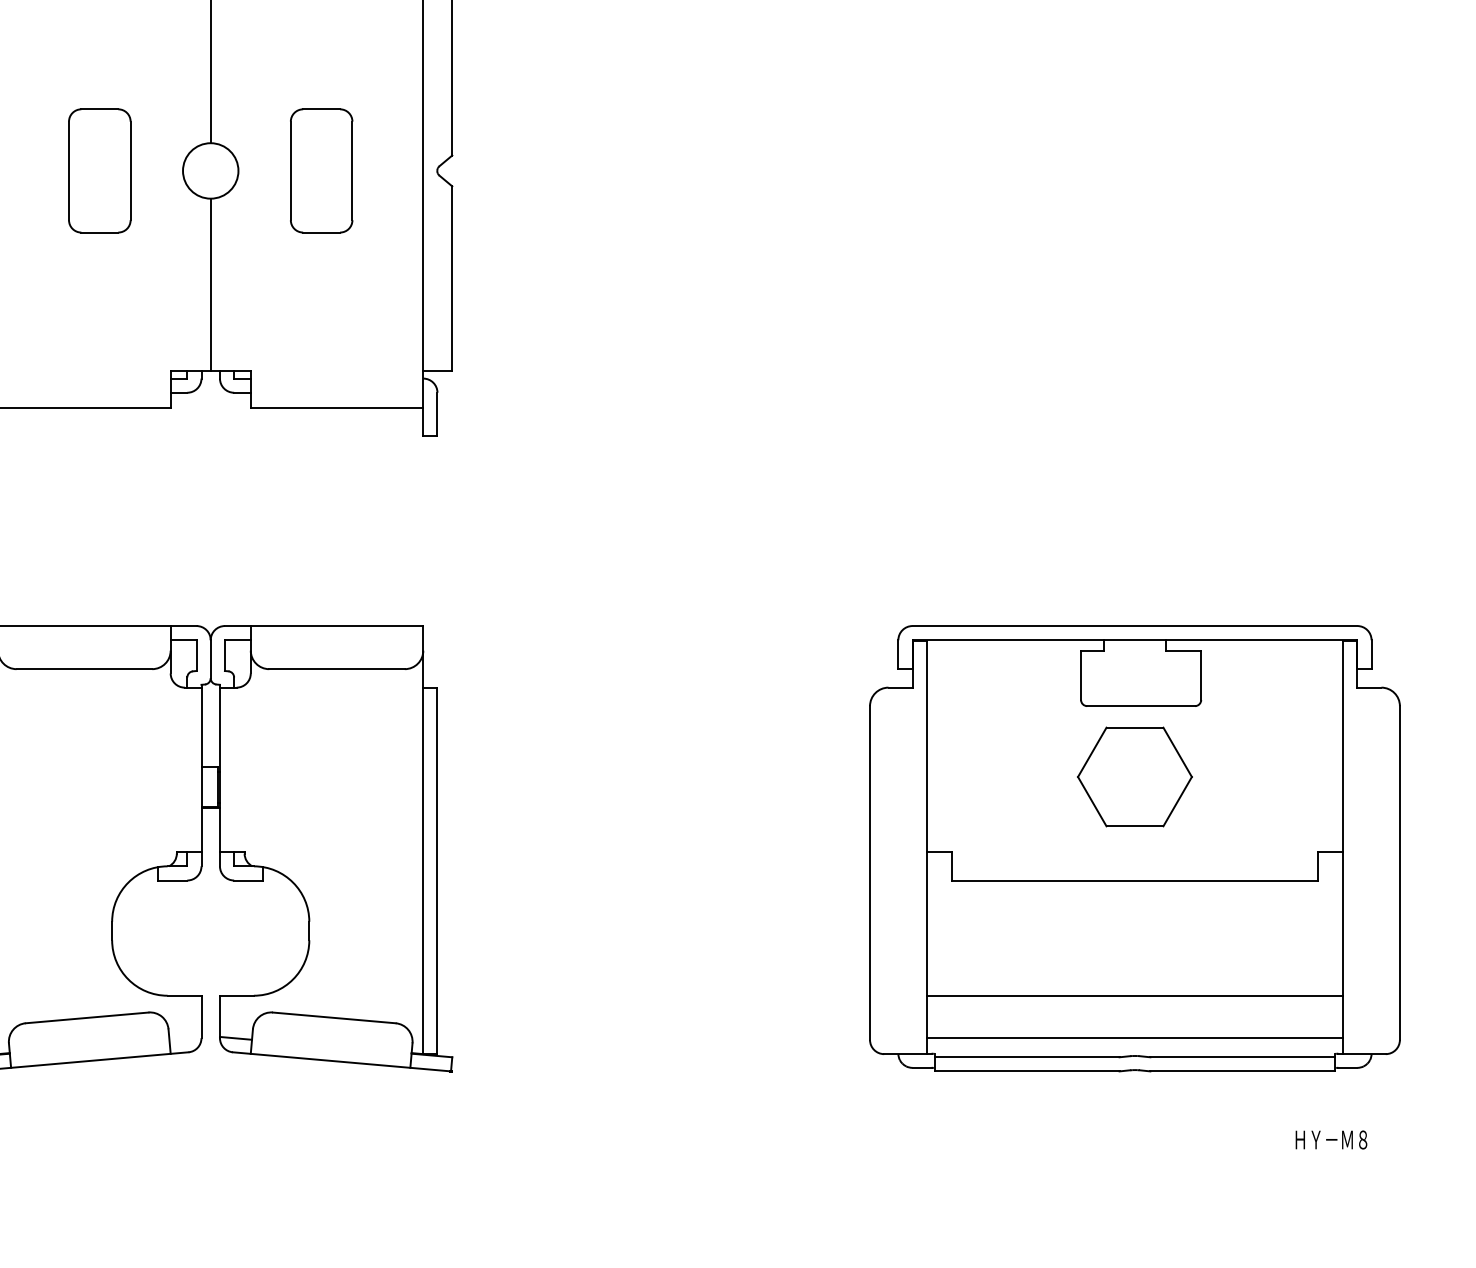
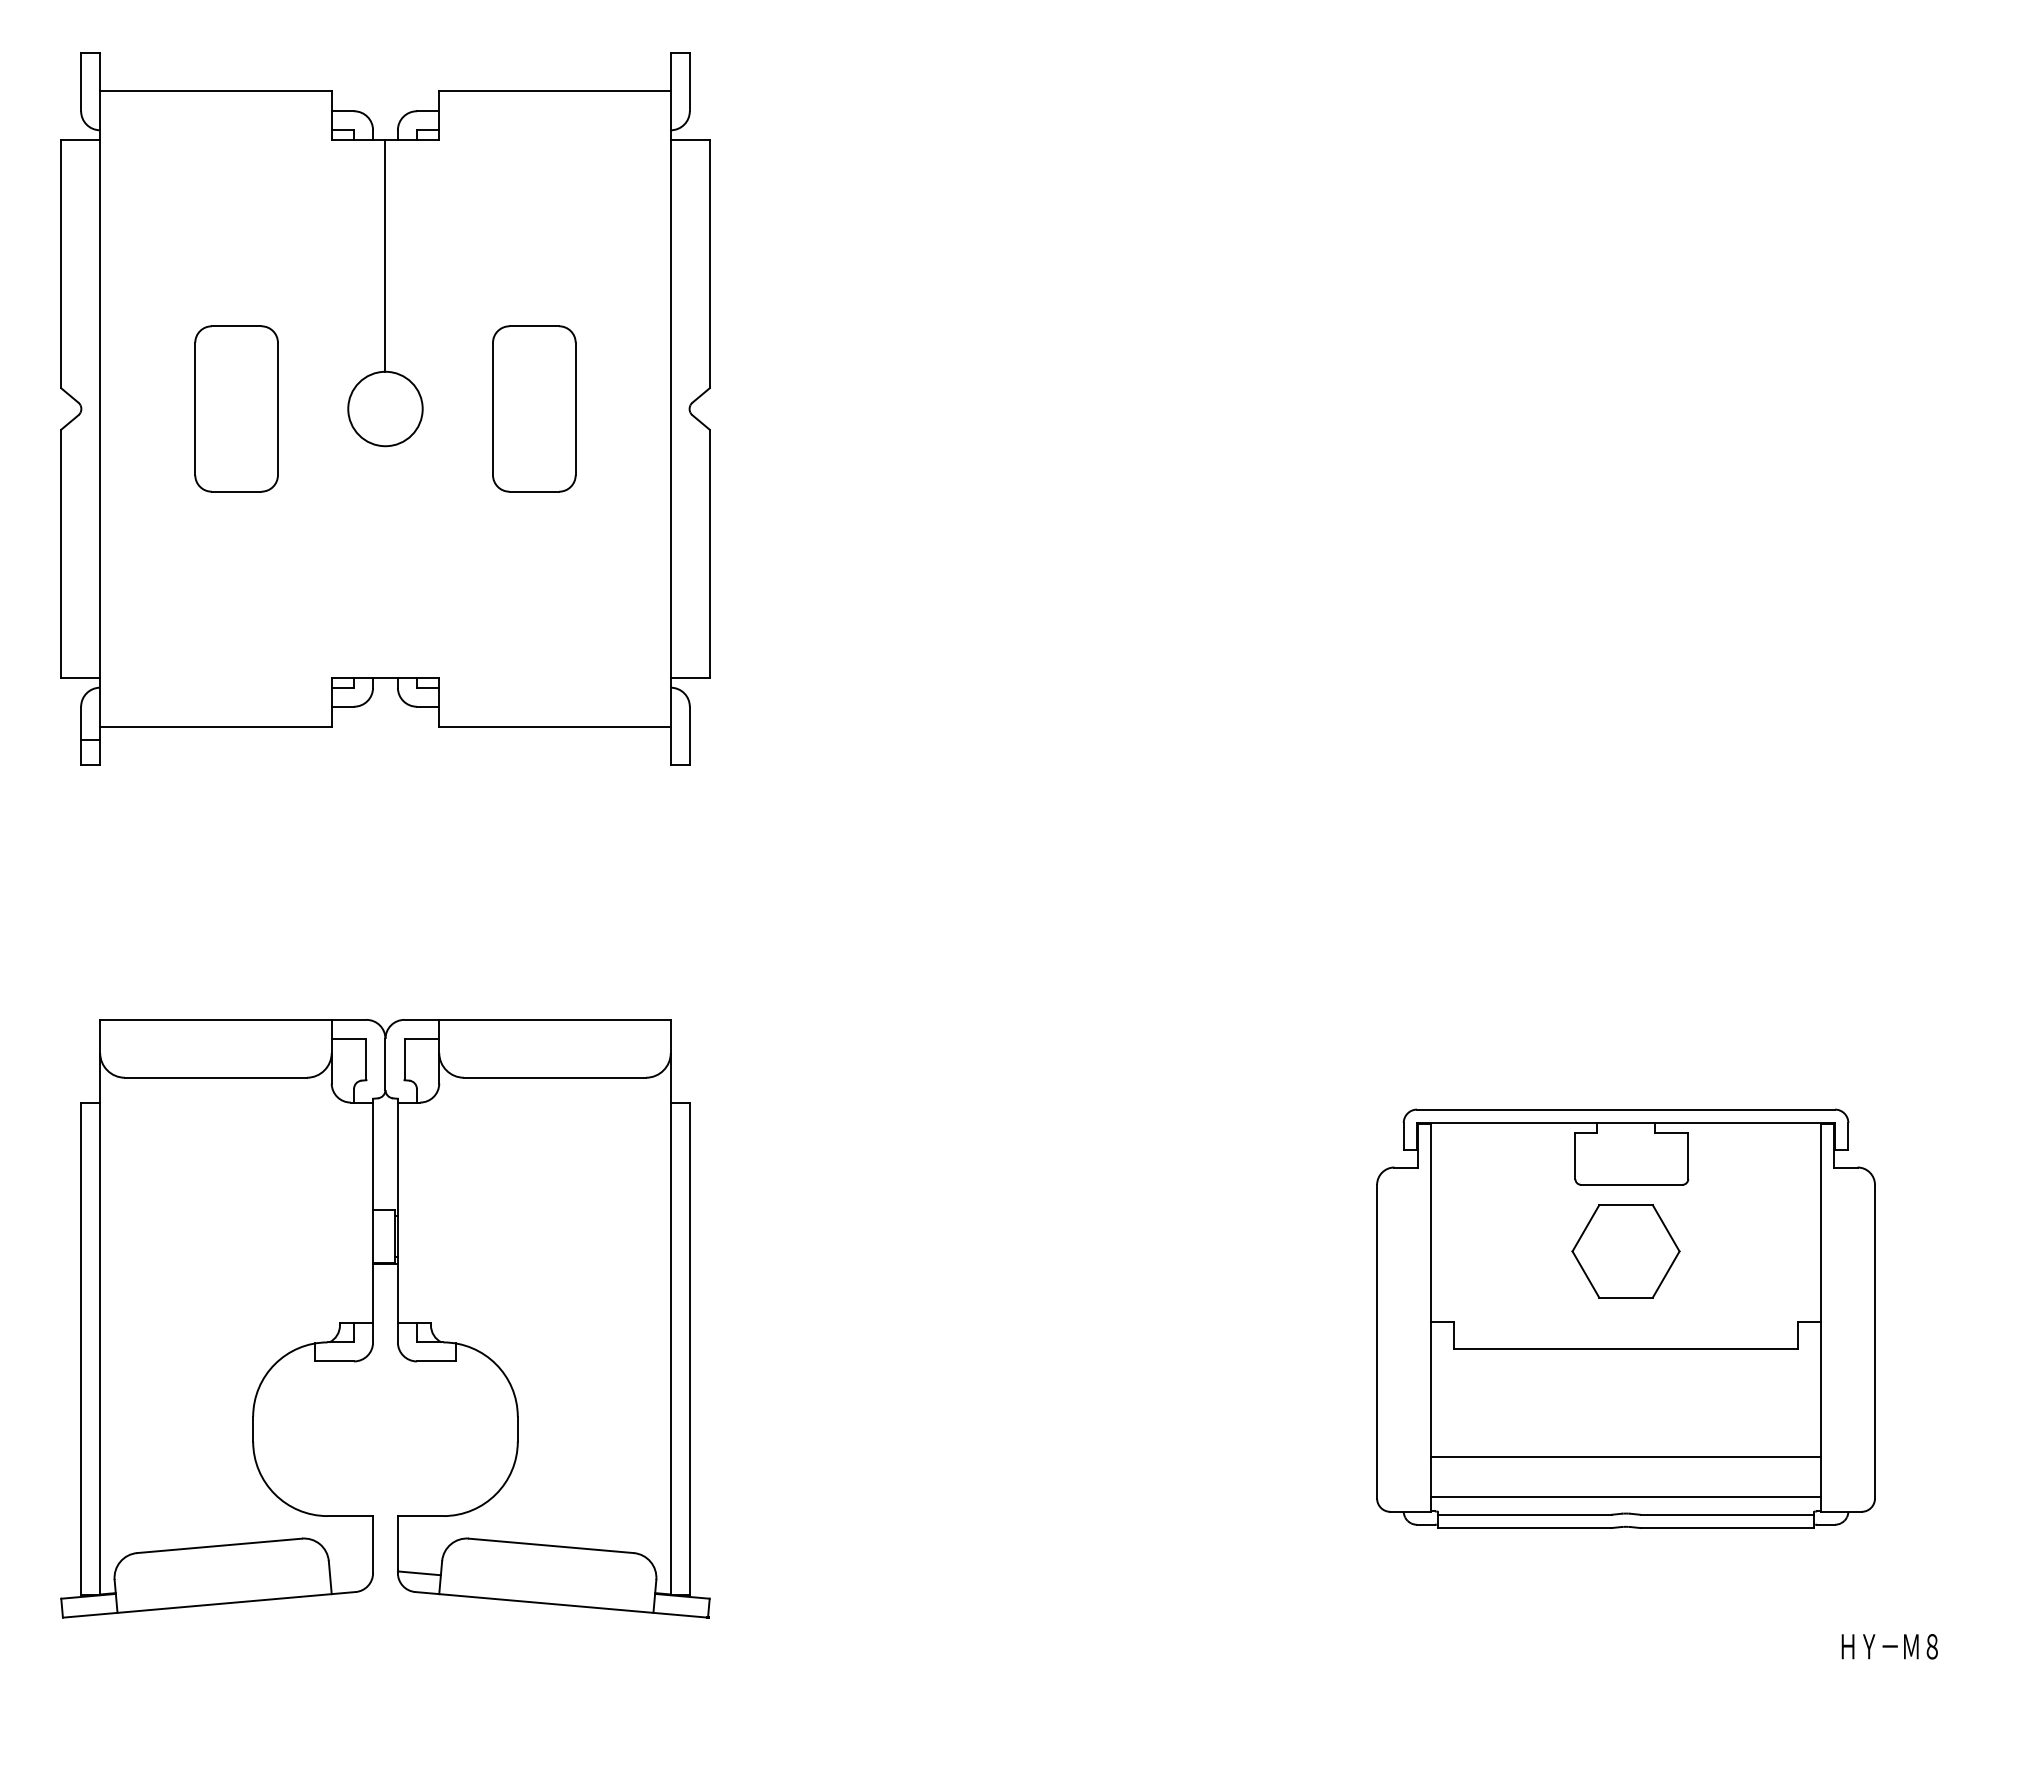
line: (210, 284) -> (385, 561), removed
part: (1134, 848) -> (1625, 1318), size x0.7
text: (1331, 1139) -> (1889, 1646), moved

